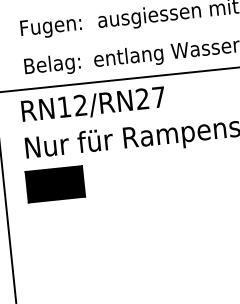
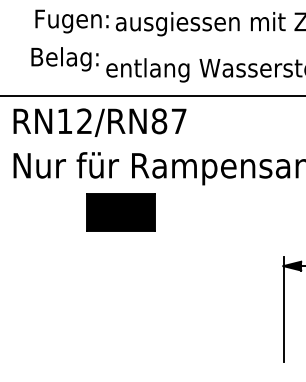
text: (50, 27) -> (71, 21), moved
text: (52, 65) -> (64, 59), moved
text: (142, 99) -> (159, 121), RN12/RN27 -> RN12/RN87
part: (55, 184) -> (120, 212), moved

